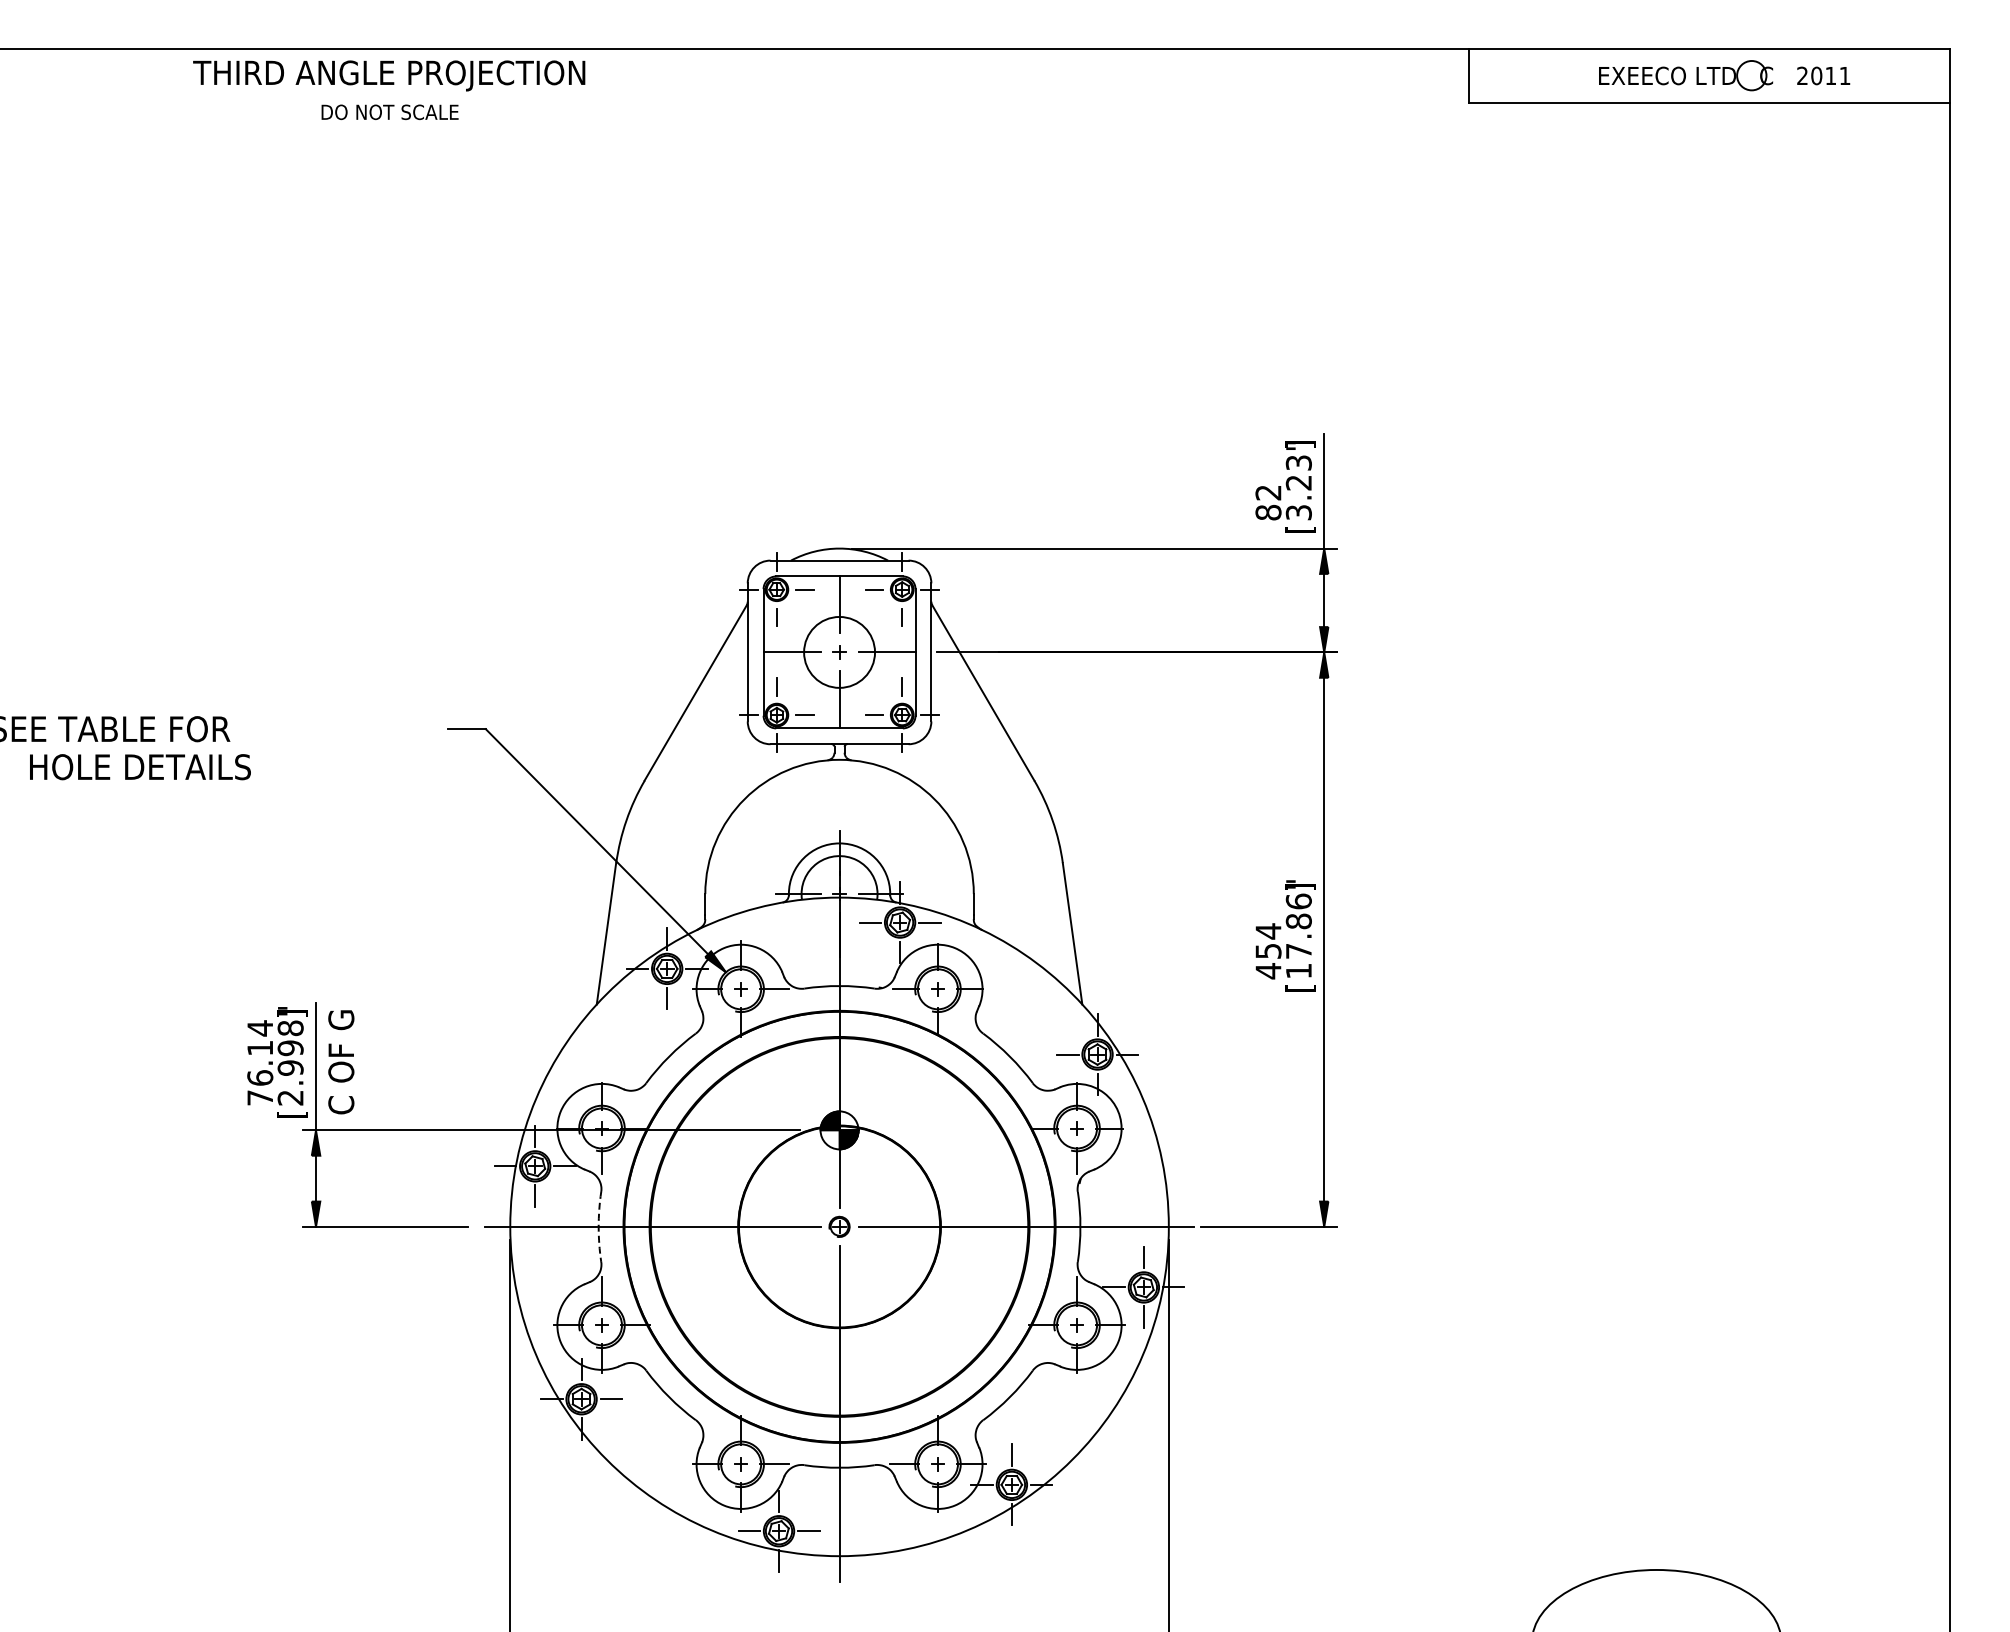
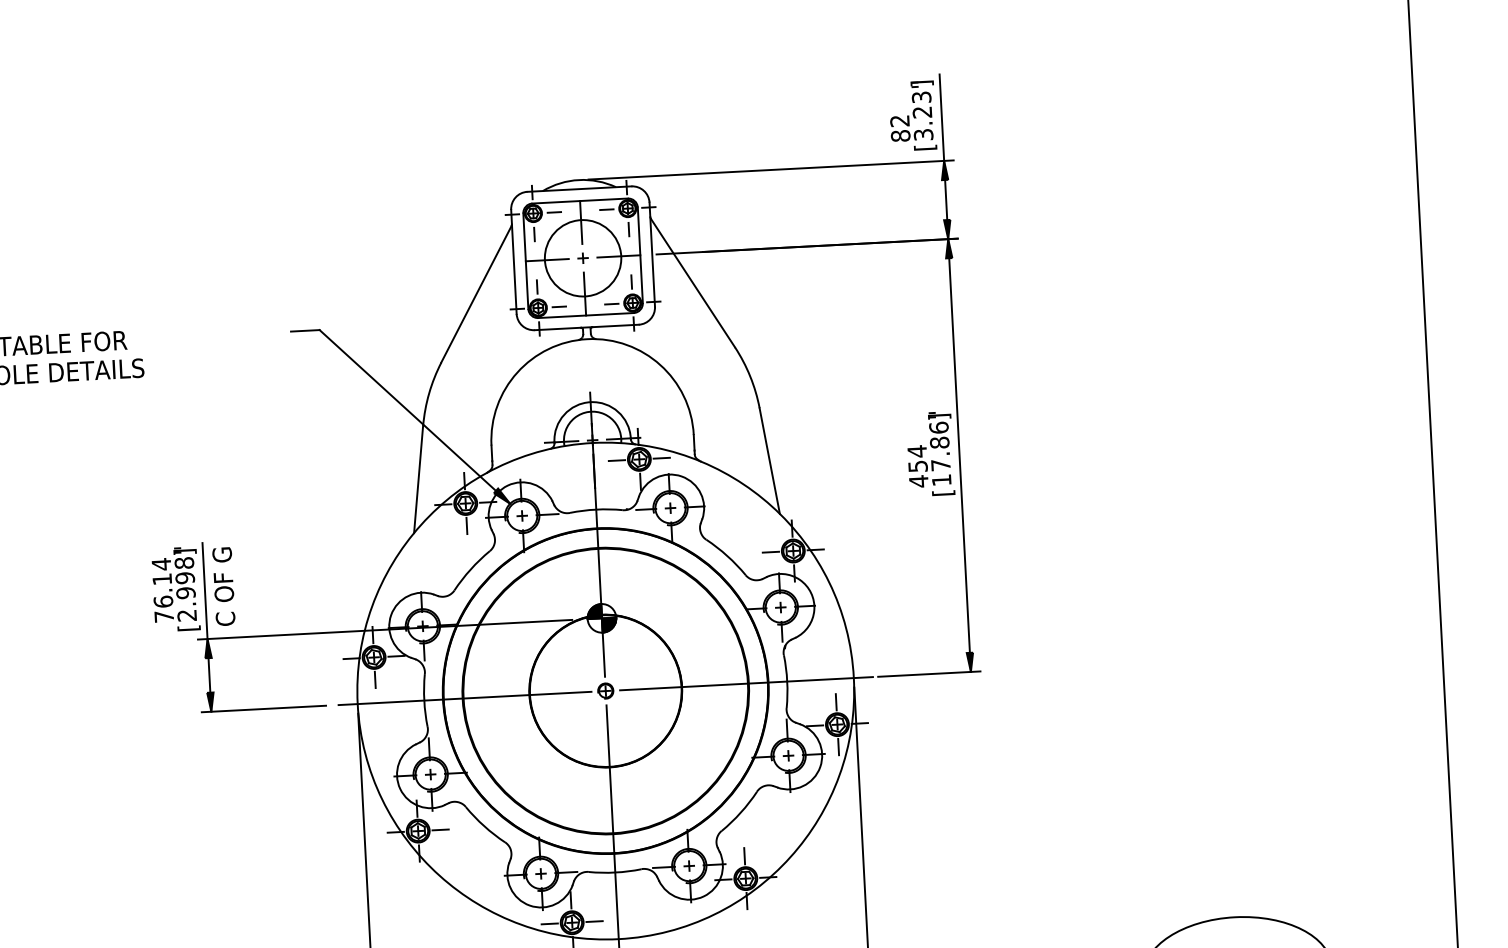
circle: (839, 652) -> (583, 258), size x1.43
arc: (598, 1226) -> (424, 700), dashed -> solid

